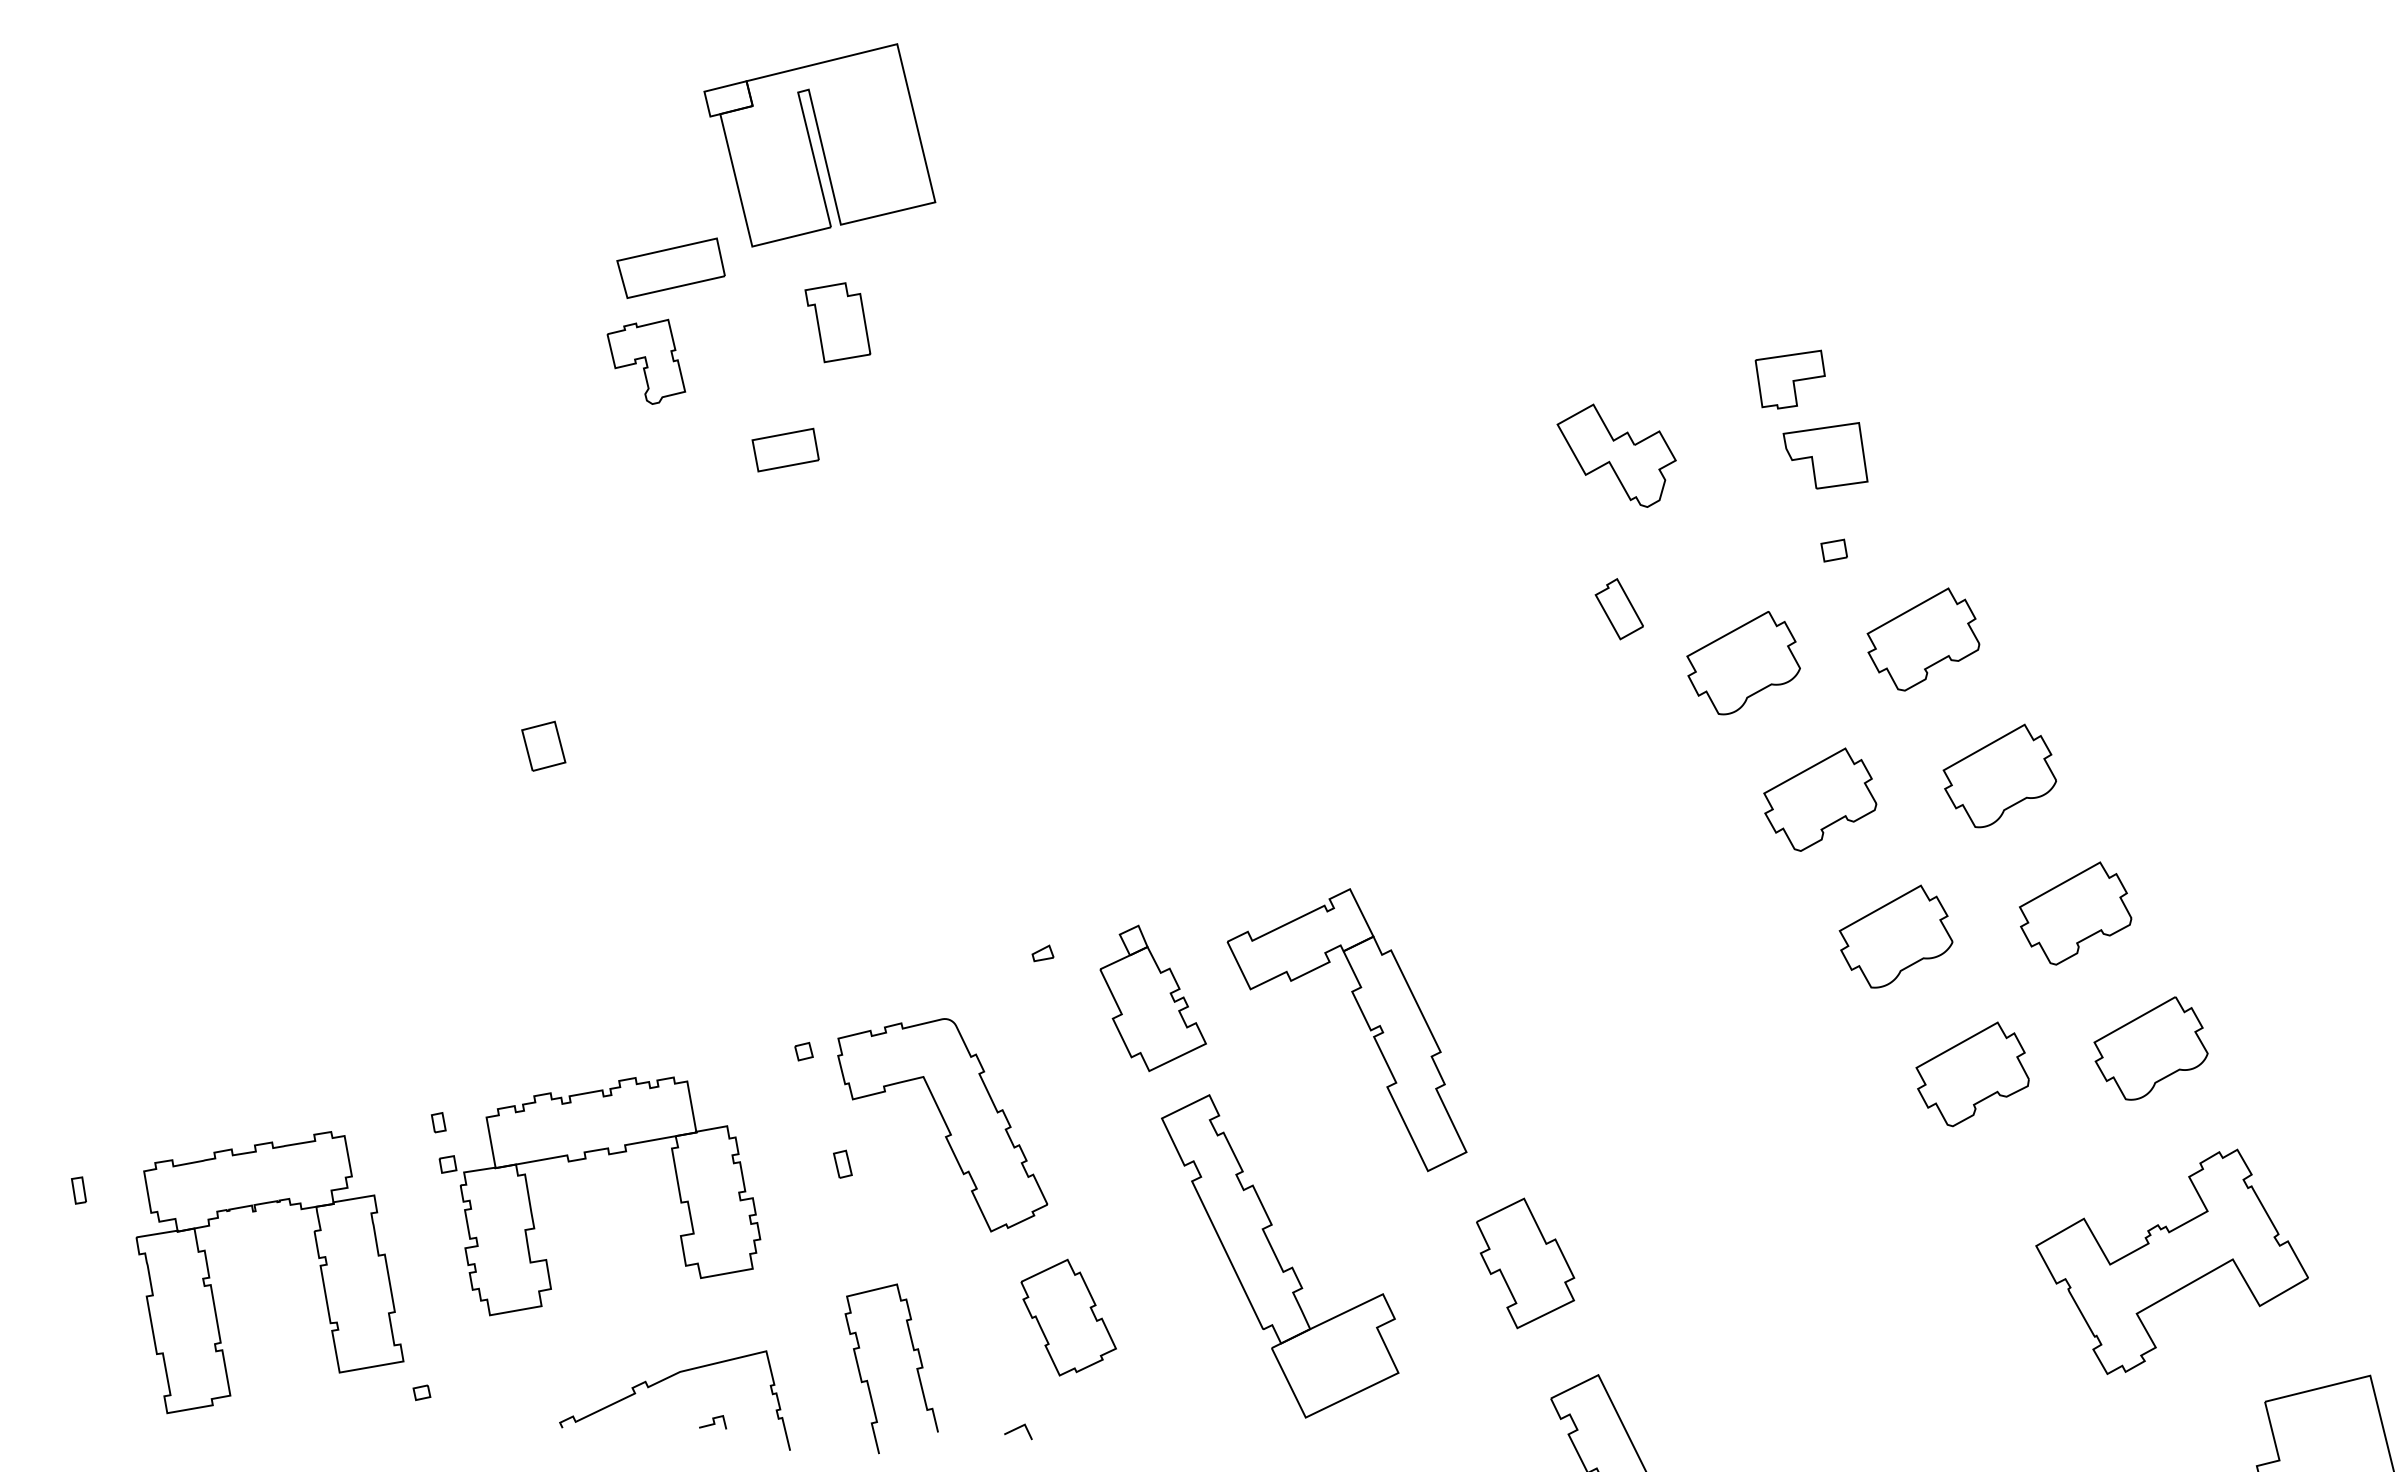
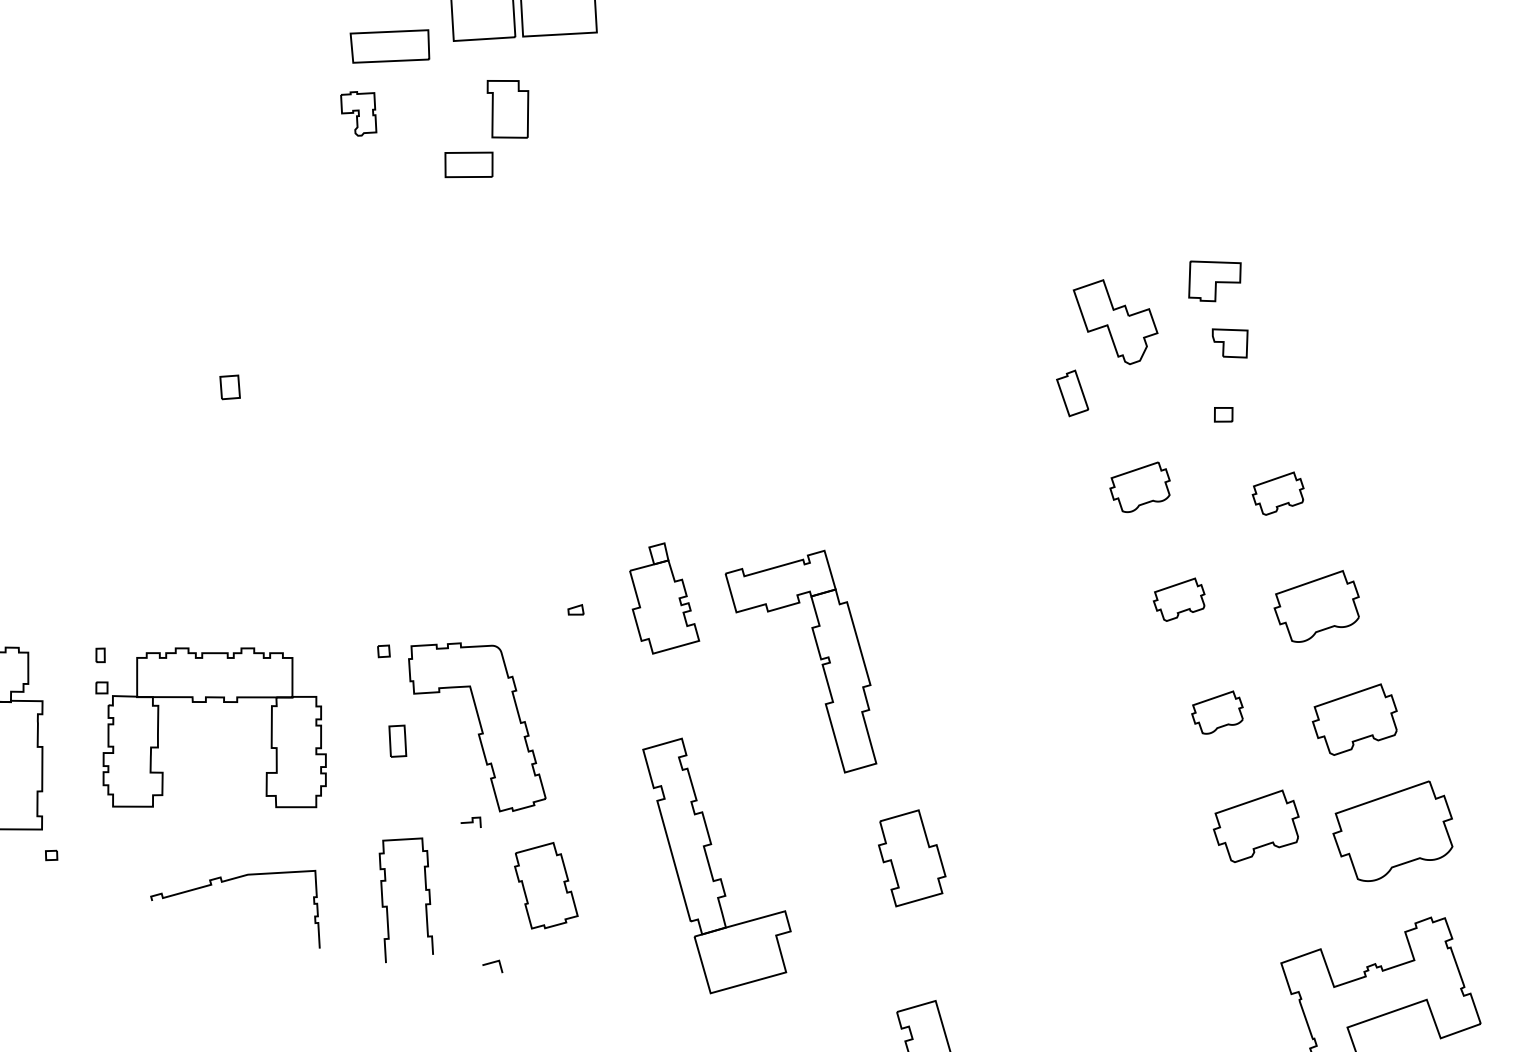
part: (646, 361) -> (358, 112), size x0.7
part: (785, 449) -> (468, 164), moved
part: (1616, 455) -> (1113, 321), moved
part: (1825, 455) -> (1229, 342), size x0.6
part: (1618, 609) -> (1072, 393), moved
part: (1923, 639) -> (1278, 493), size x0.6
part: (1743, 663) -> (1140, 487), size x0.7
part: (543, 745) -> (230, 386), size x0.7
part: (1820, 799) -> (1179, 599), size x0.6
part: (1895, 936) -> (1217, 712), size x0.6
part: (1152, 997) -> (665, 598), moved
part: (1365, 1021) -> (818, 652), moved
part: (2150, 1048) -> (1393, 830), size x1.4
part: (842, 1163) -> (397, 740), size x1.6
part: (1525, 1263) -> (911, 859), moved
line: (713, 1422) -> (472, 821), moved

